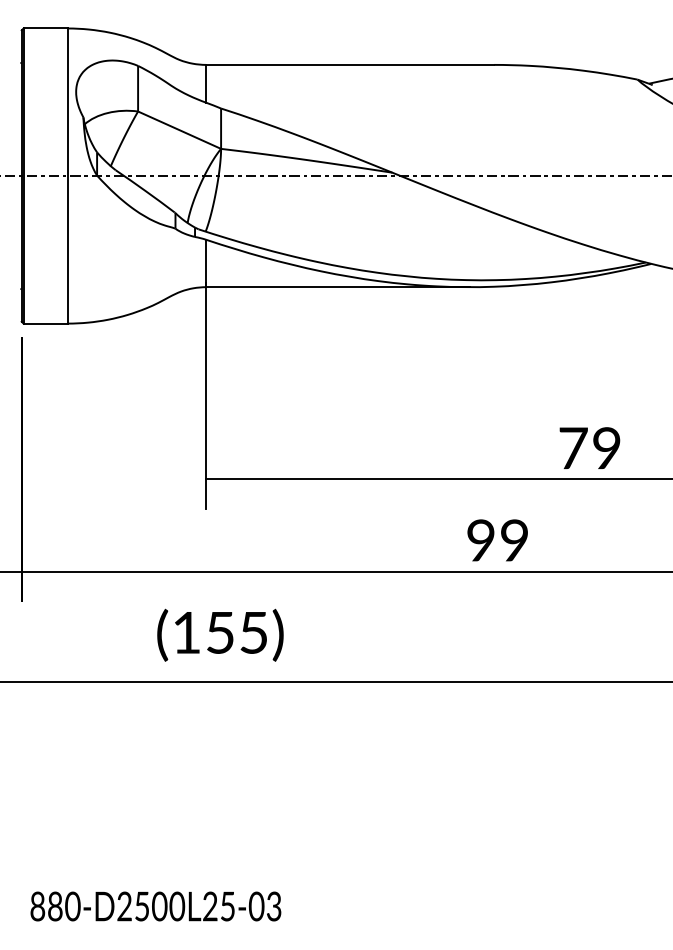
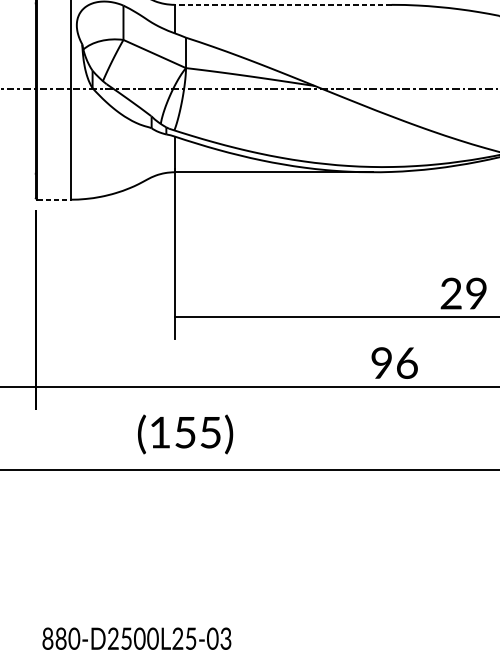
line: (350, 64) -> (283, 4), solid -> dashed
line: (46, 323) -> (54, 199), solid -> dashed
text: (573, 448) -> (451, 293), 79 -> 29
text: (514, 540) -> (406, 363), 99 -> 96

